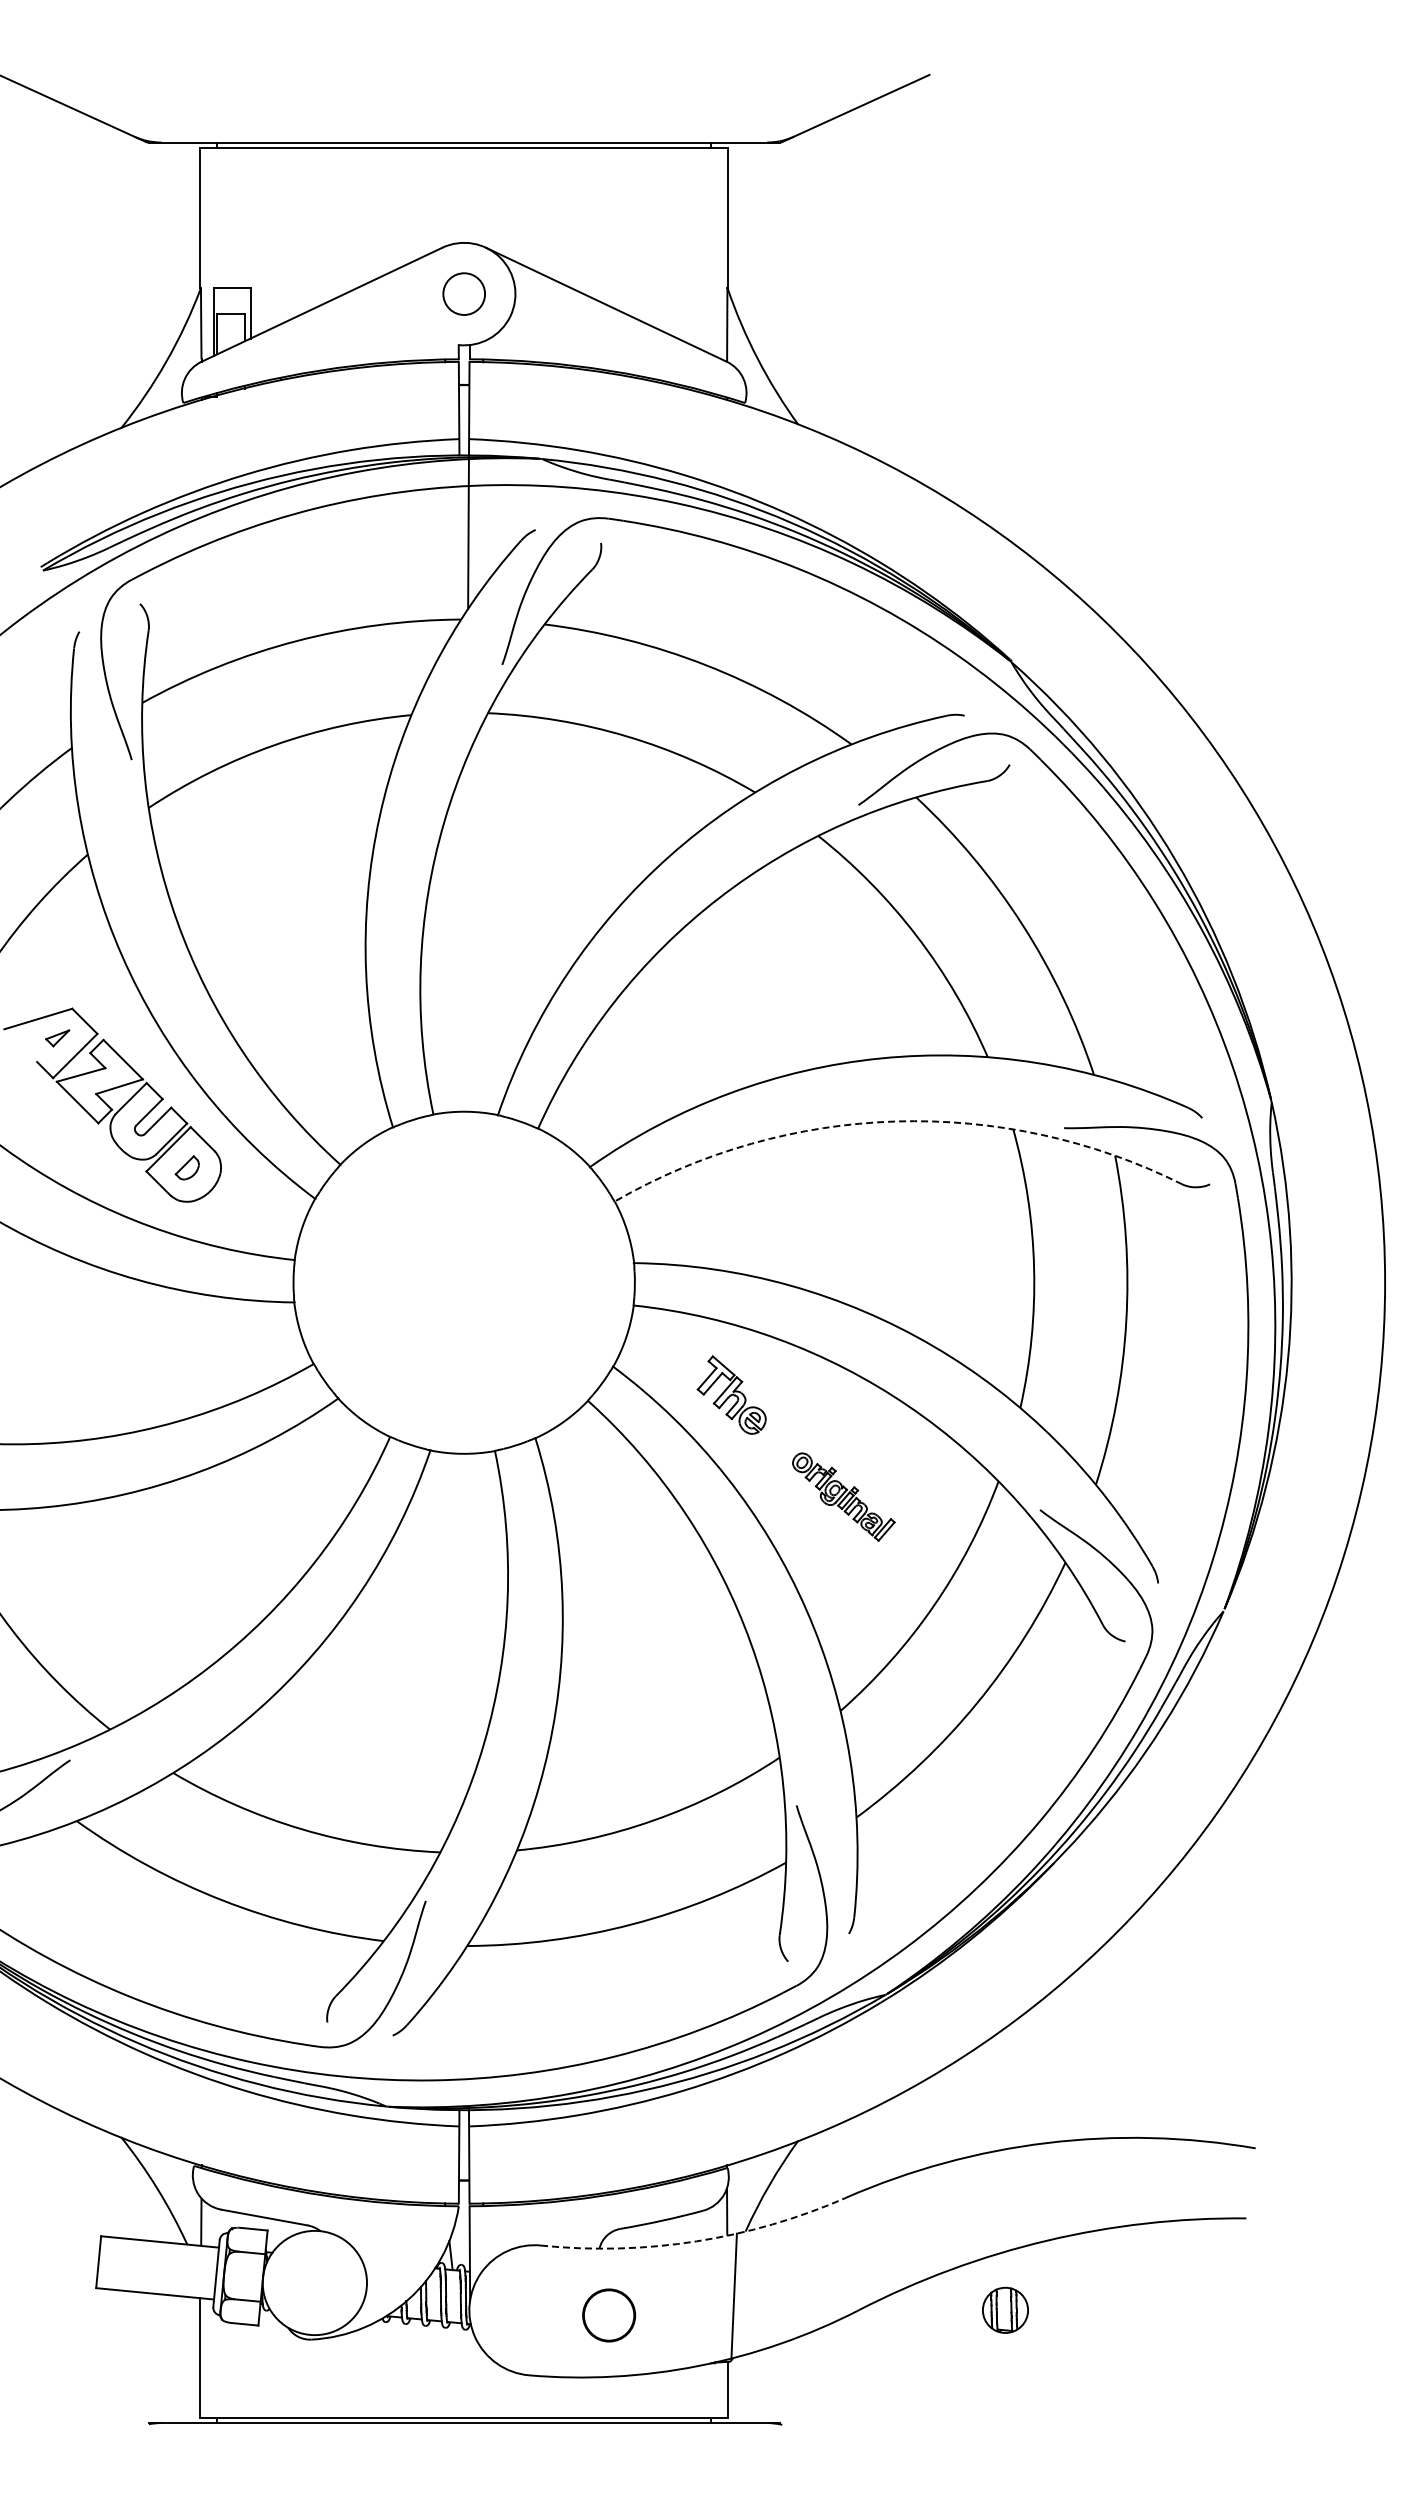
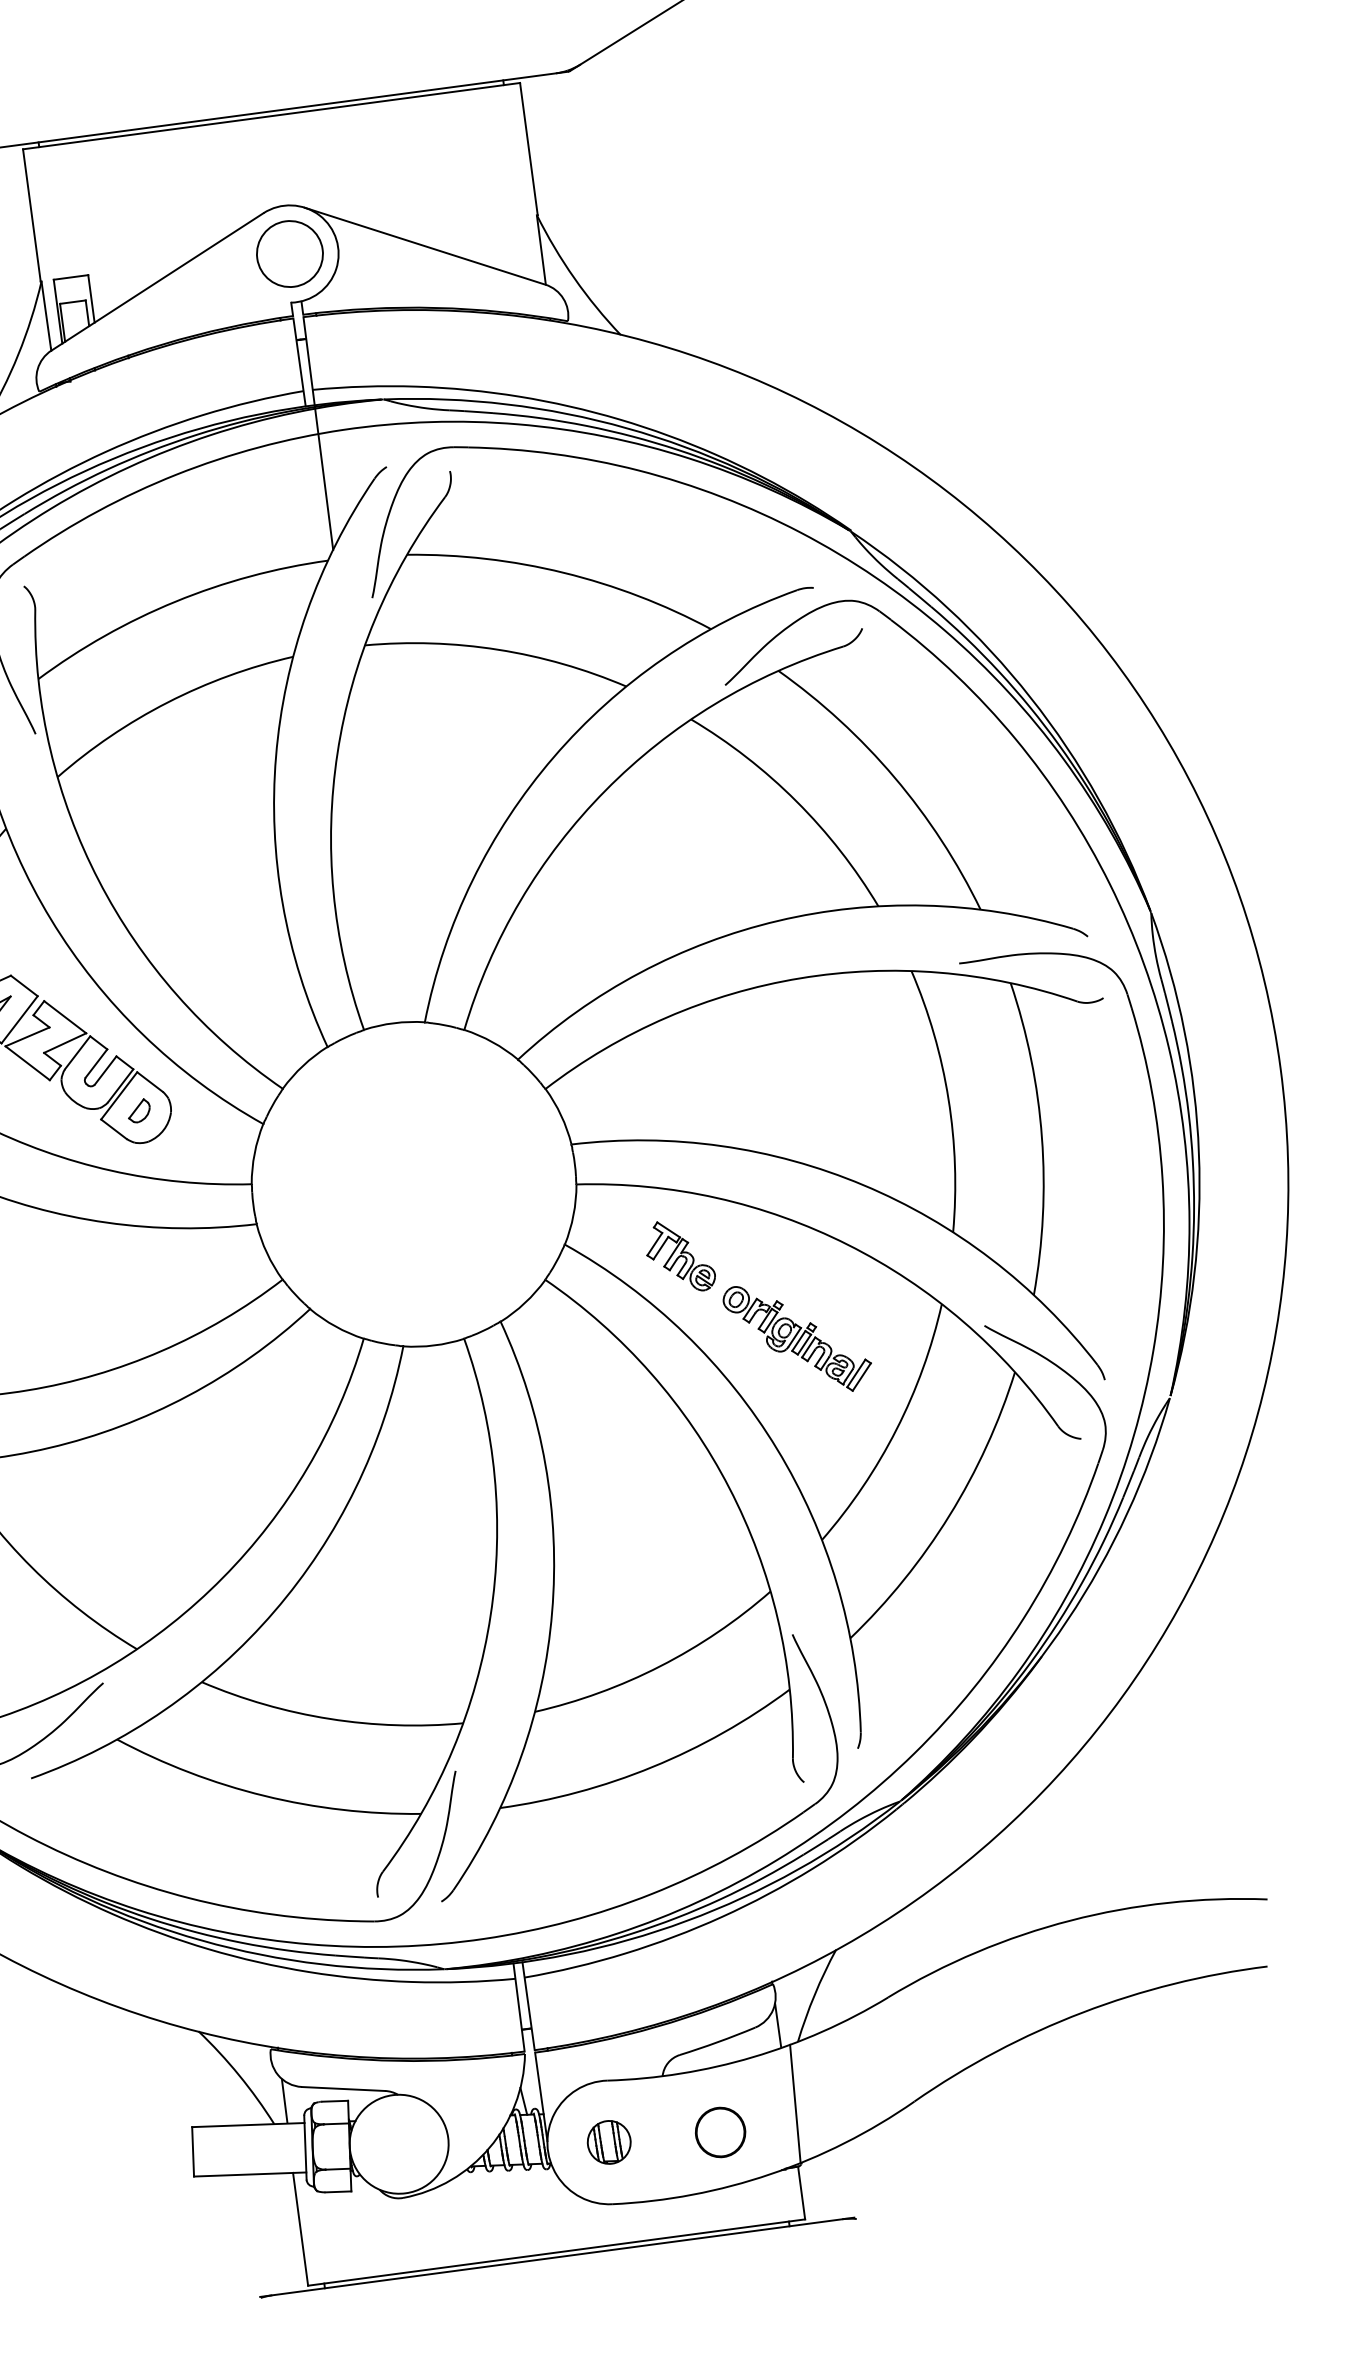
circle: (463, 293) -> (289, 253), size x1.67
arc: (896, 1121) -> (800, 978), dashed -> solid
part: (843, 1496) -> (797, 1337), size x1.43
arc: (696, 2241) -> (753, 2057), dashed -> solid
part: (1005, 2309) -> (609, 2141), moved
circle: (609, 2315) -> (720, 2132), moved

